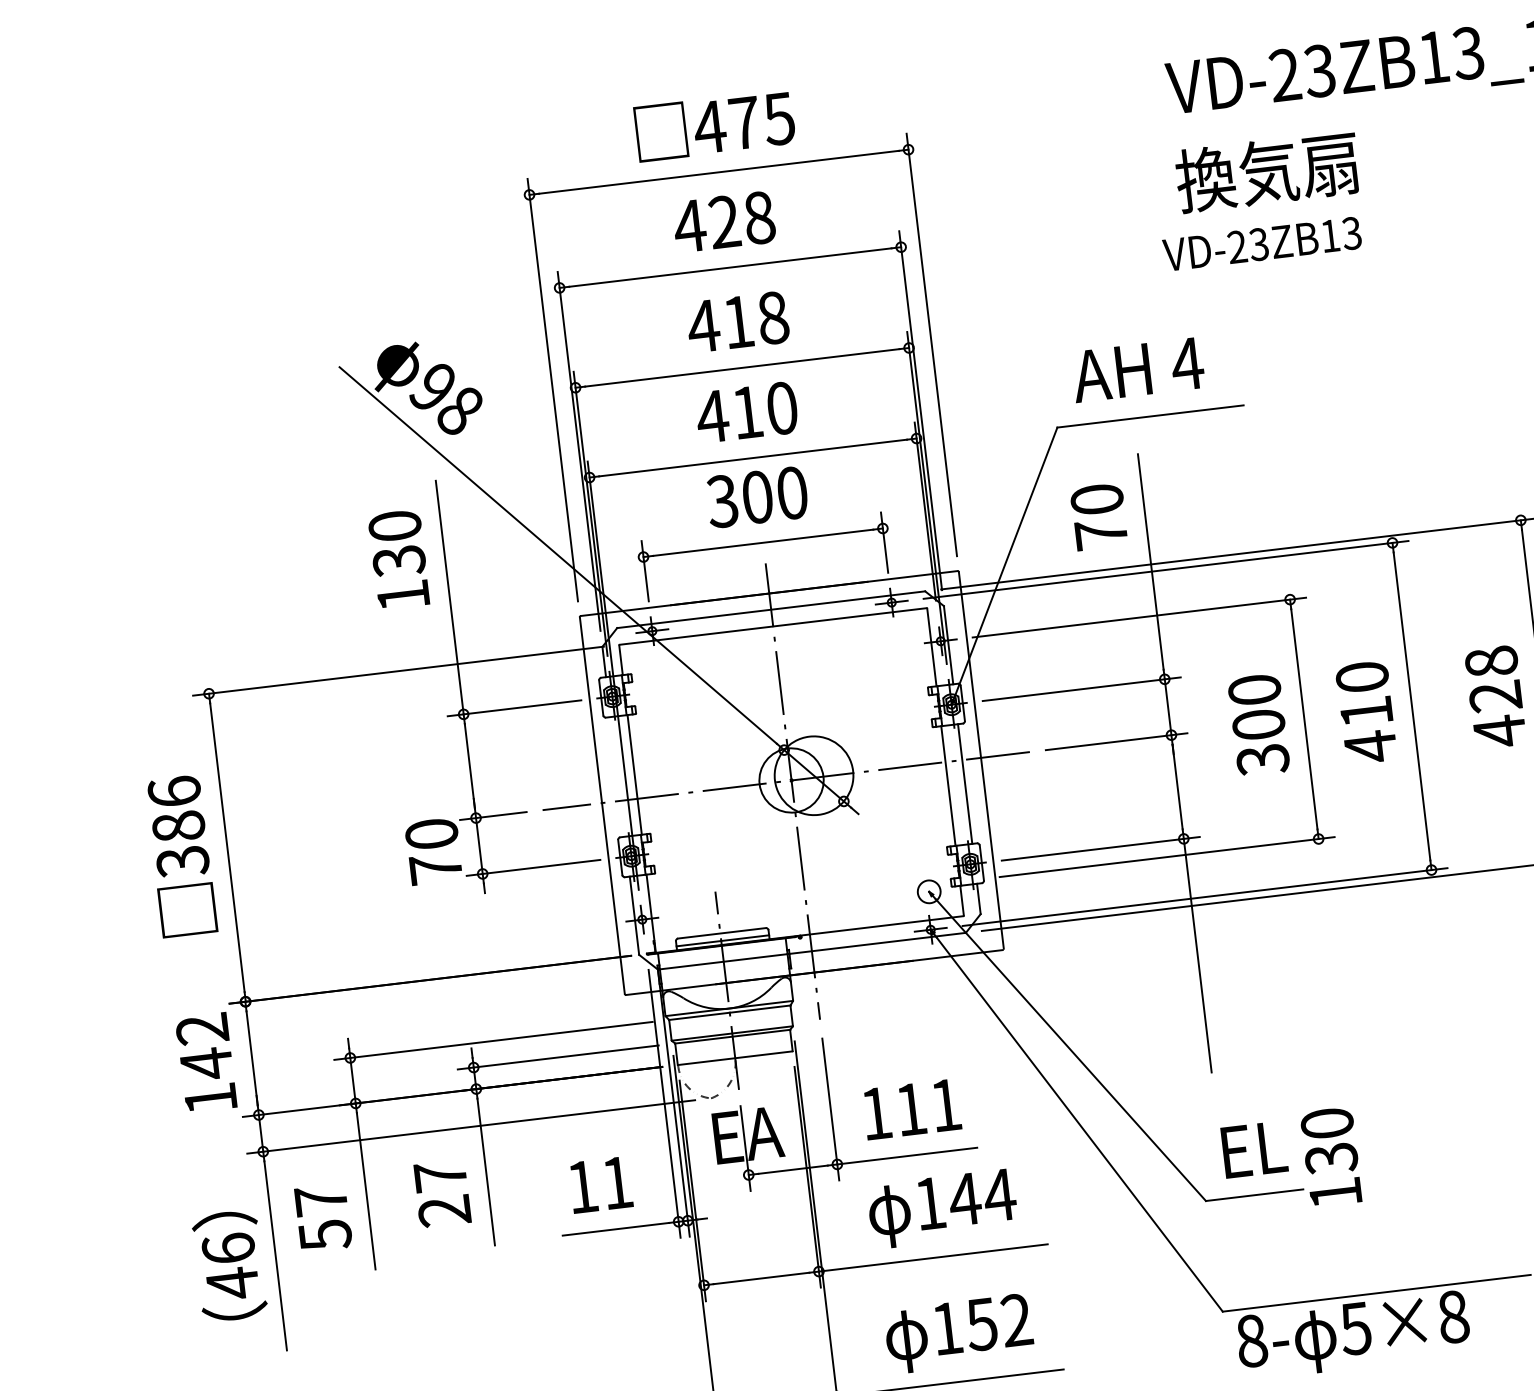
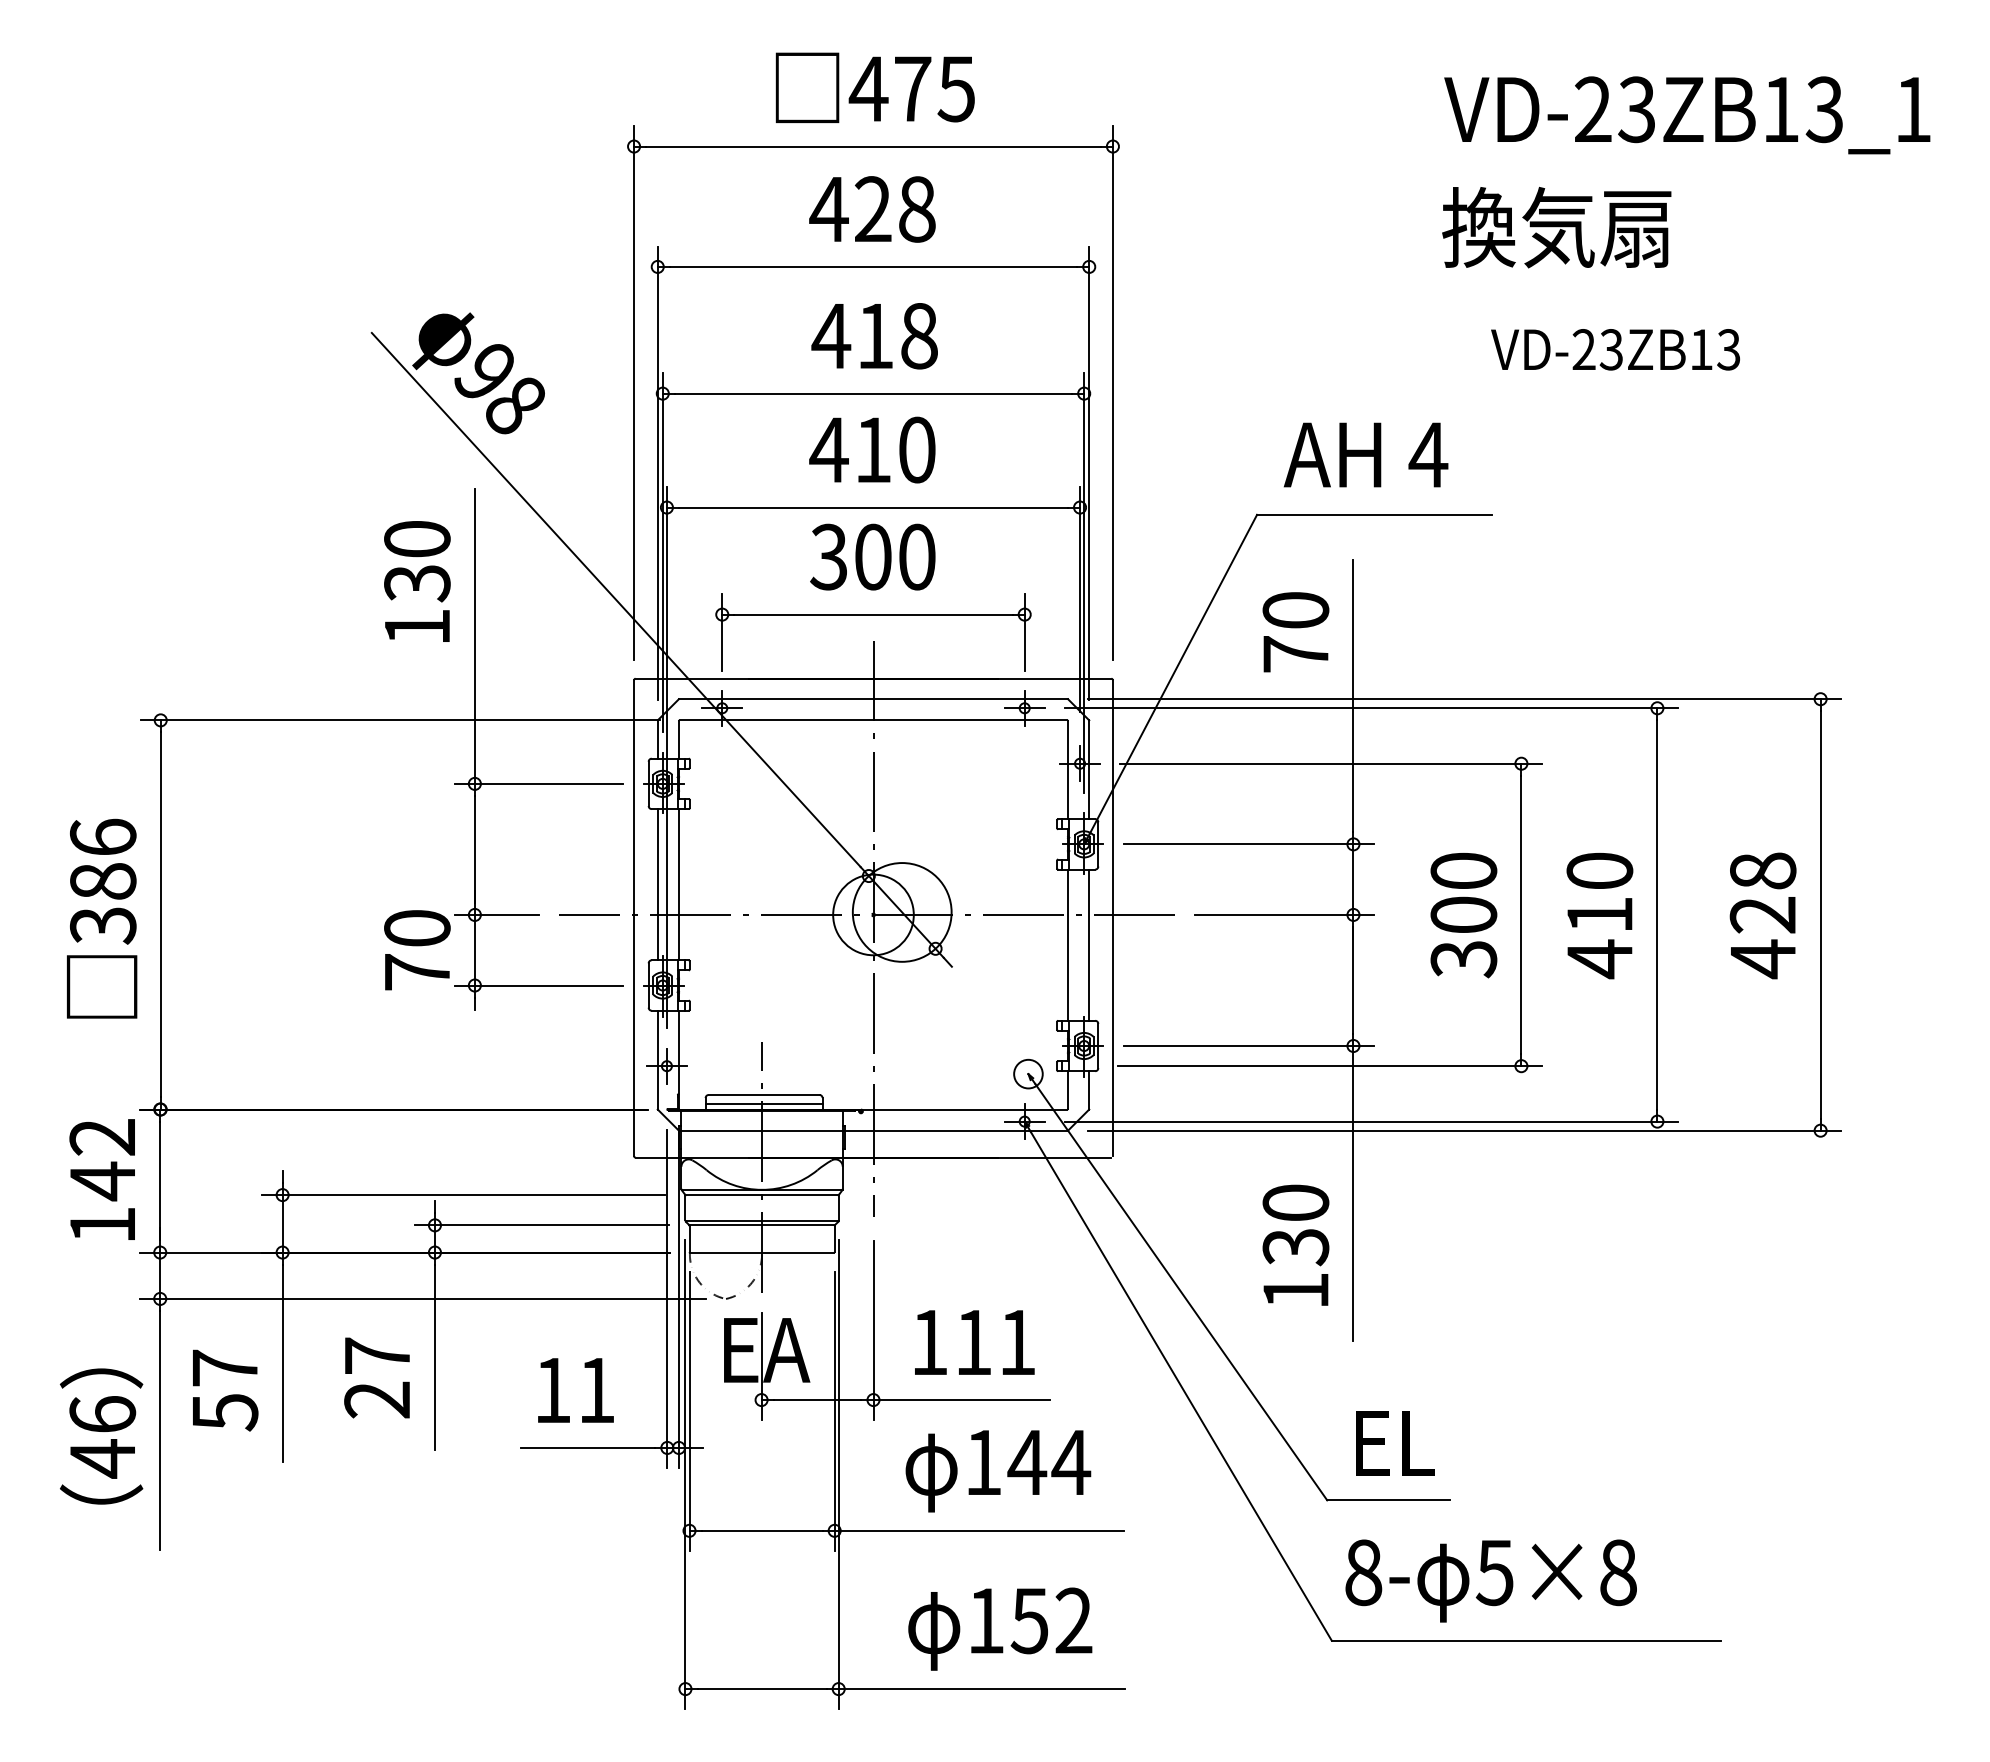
text: (1262, 243) -> (1615, 349), moved
line: (617, 776) -> (657, 884), added
text: (1330, 1156) -> (1295, 1244), moved
text: (1353, 1335) -> (1490, 1580), moved

